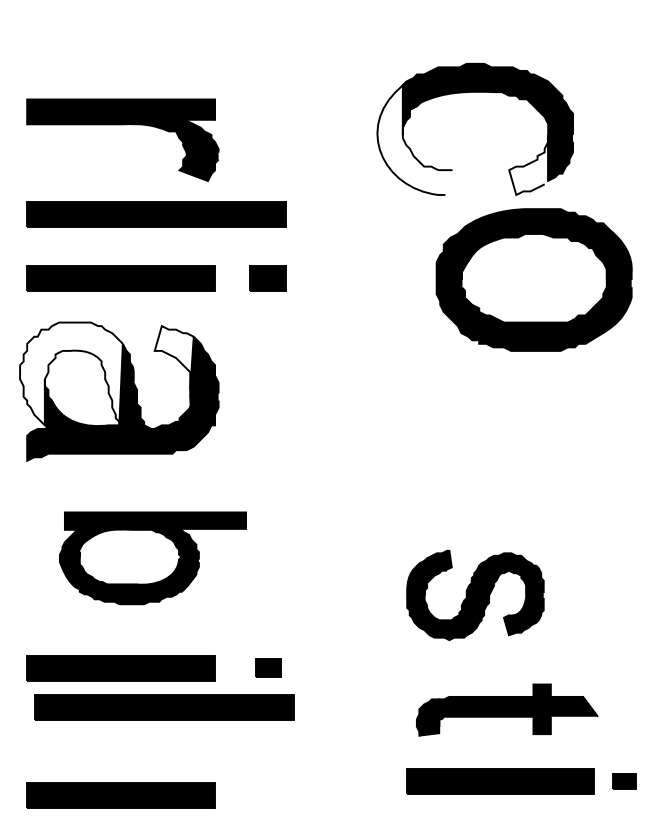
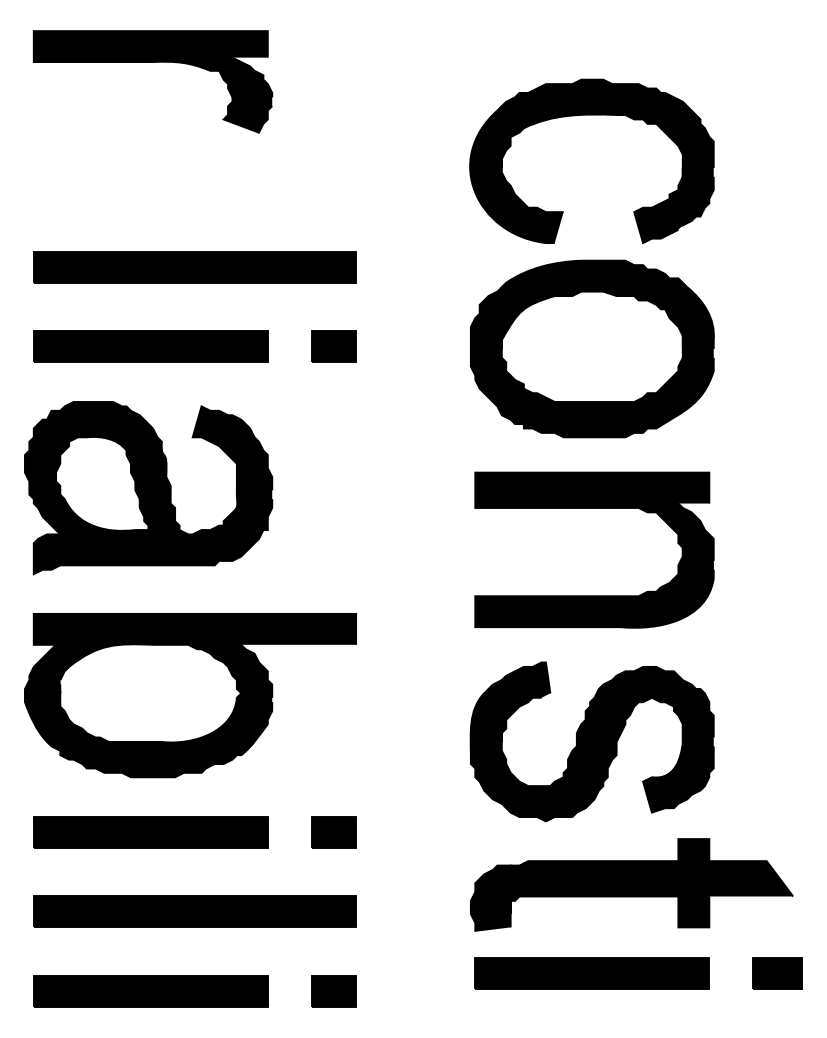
part: (122, 124) -> (152, 62), moved
fill: (414, 139) -> (516, 174), added
fill: (528, 164) -> (658, 205), added
part: (534, 279) -> (592, 348), moved
fill: (173, 357) -> (216, 445), added
fill: (71, 374) -> (88, 466), added
part: (477, 408) -> (594, 508), added
part: (152, 558) -> (190, 695), size x1.43
part: (474, 595) -> (591, 741), size x1.43
part: (267, 668) -> (333, 832), size x1.43
part: (164, 707) -> (194, 911), moved
part: (507, 709) -> (631, 884), size x1.43
part: (499, 781) -> (591, 973), moved
part: (624, 781) -> (777, 973), size x1.67
part: (267, 795) -> (333, 991), added

